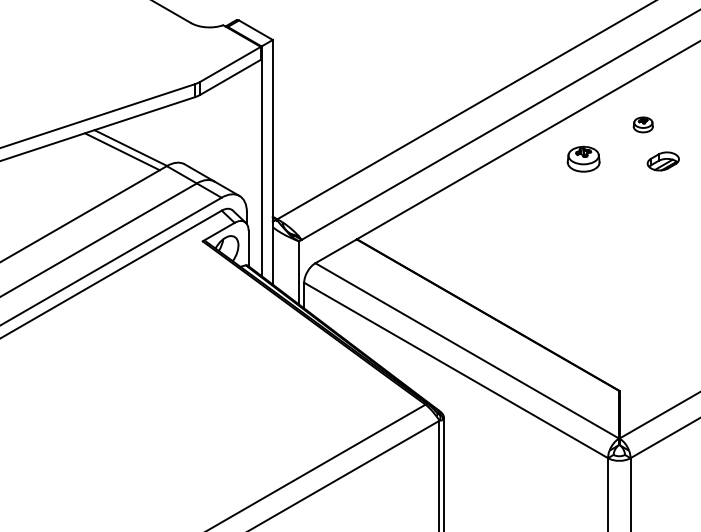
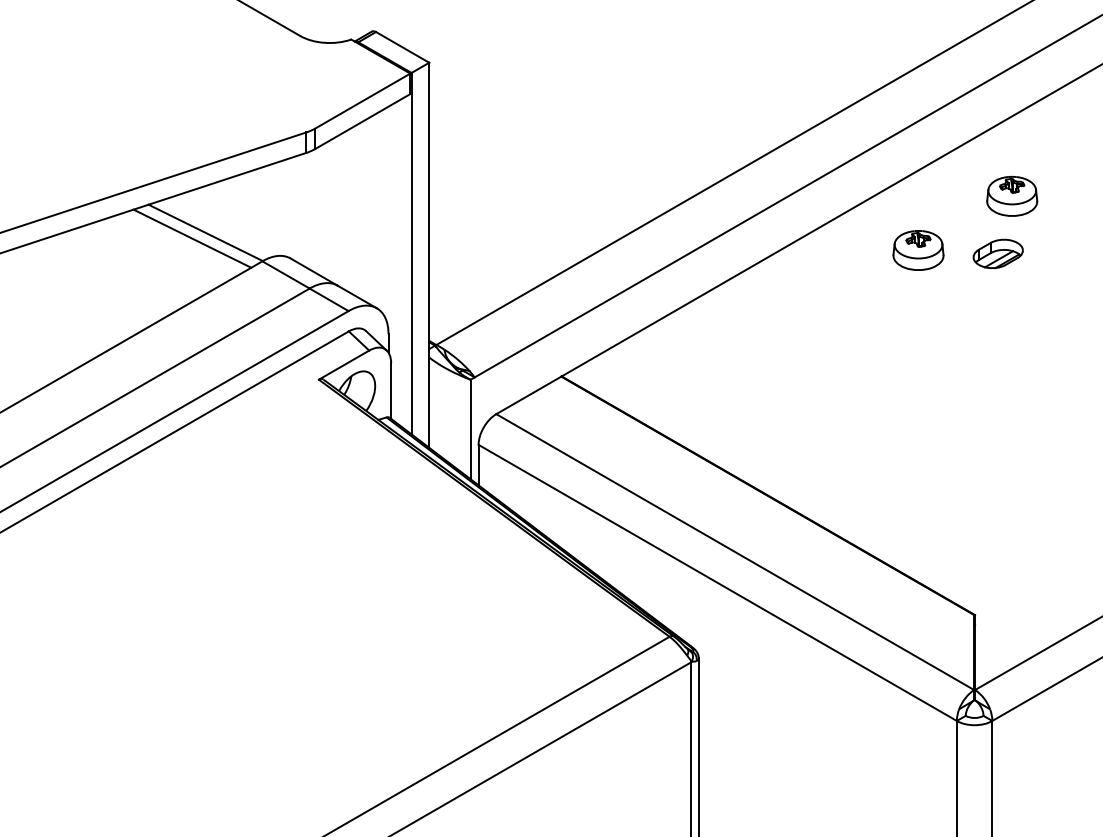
part: (643, 124) -> (1012, 195), size x1.67
part: (662, 161) -> (996, 254), moved

